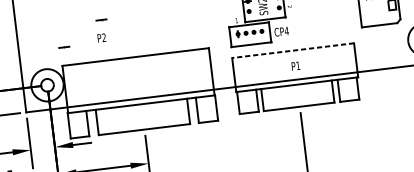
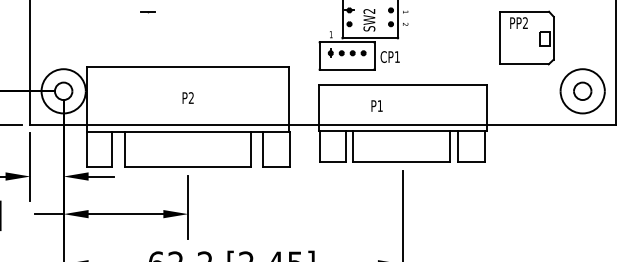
text: (286, 30) -> (397, 56), CP4 -> CP1
text: (101, 37) -> (187, 97), moved
line: (64, 48) -> (92, 43), removed
line: (292, 50) -> (402, 84), dashed -> solid
text: (295, 65) -> (376, 105), moved

